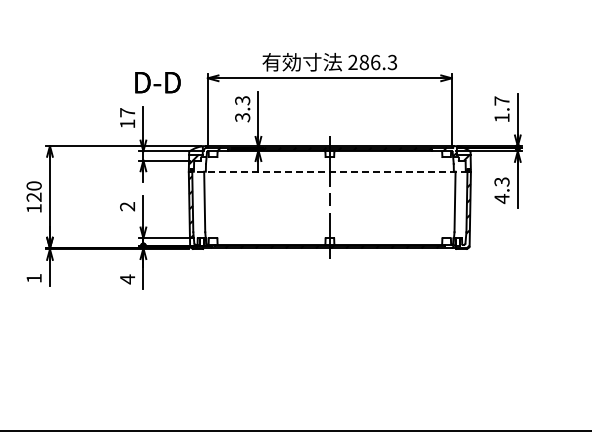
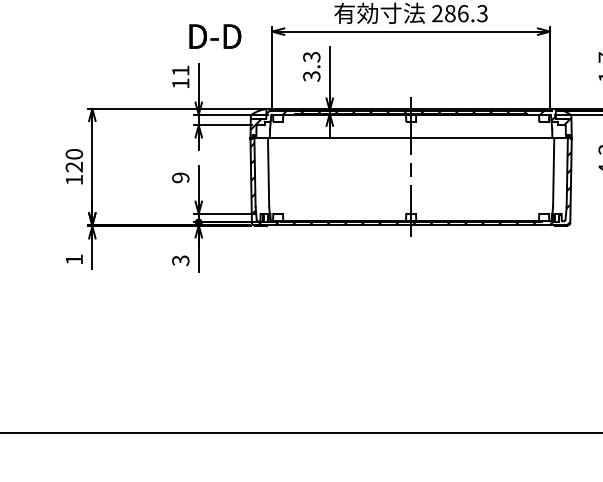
text: (127, 112) -> (180, 70), 17 -> 11
line: (329, 171) -> (410, 137), dashed -> solid
text: (127, 206) -> (180, 177), 2 -> 9
text: (127, 279) -> (180, 260), 4 -> 3

